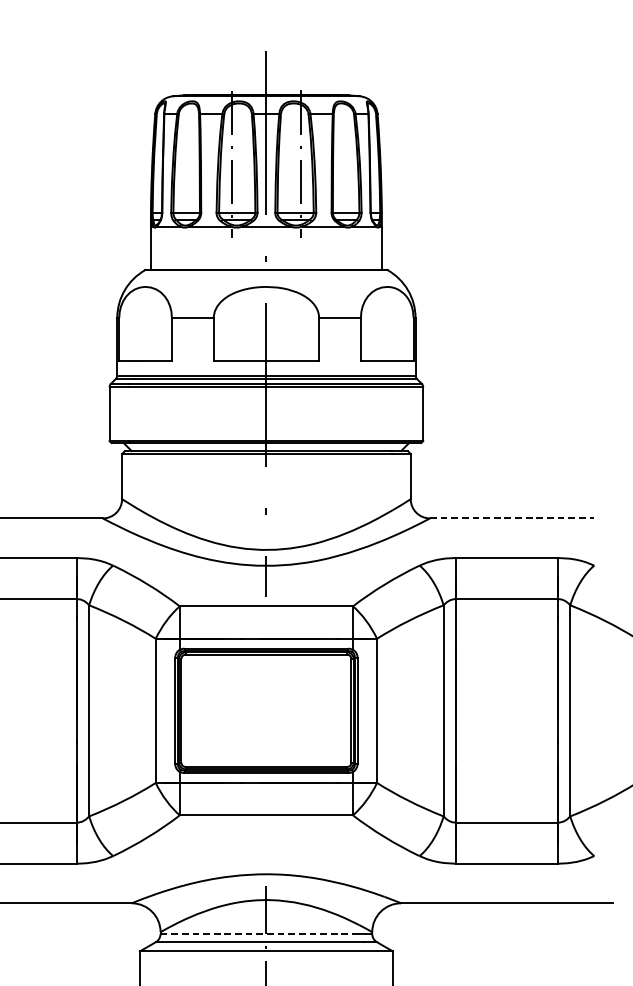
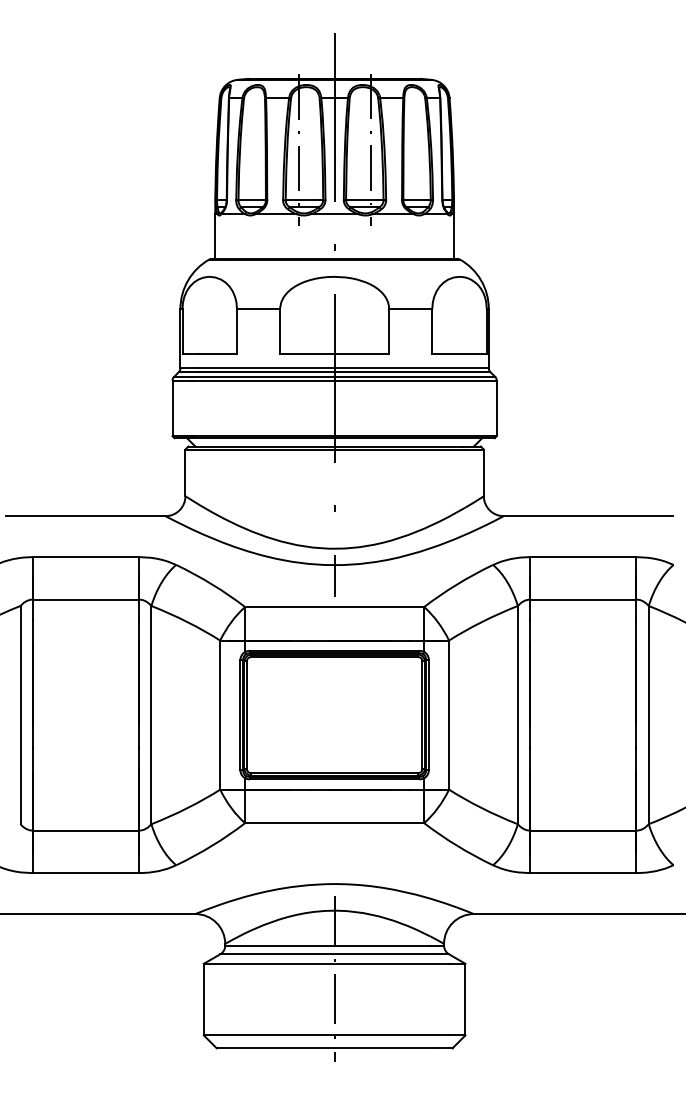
line: (511, 518) -> (588, 516), dashed -> solid
line: (259, 933) -> (327, 945), dashed -> solid

